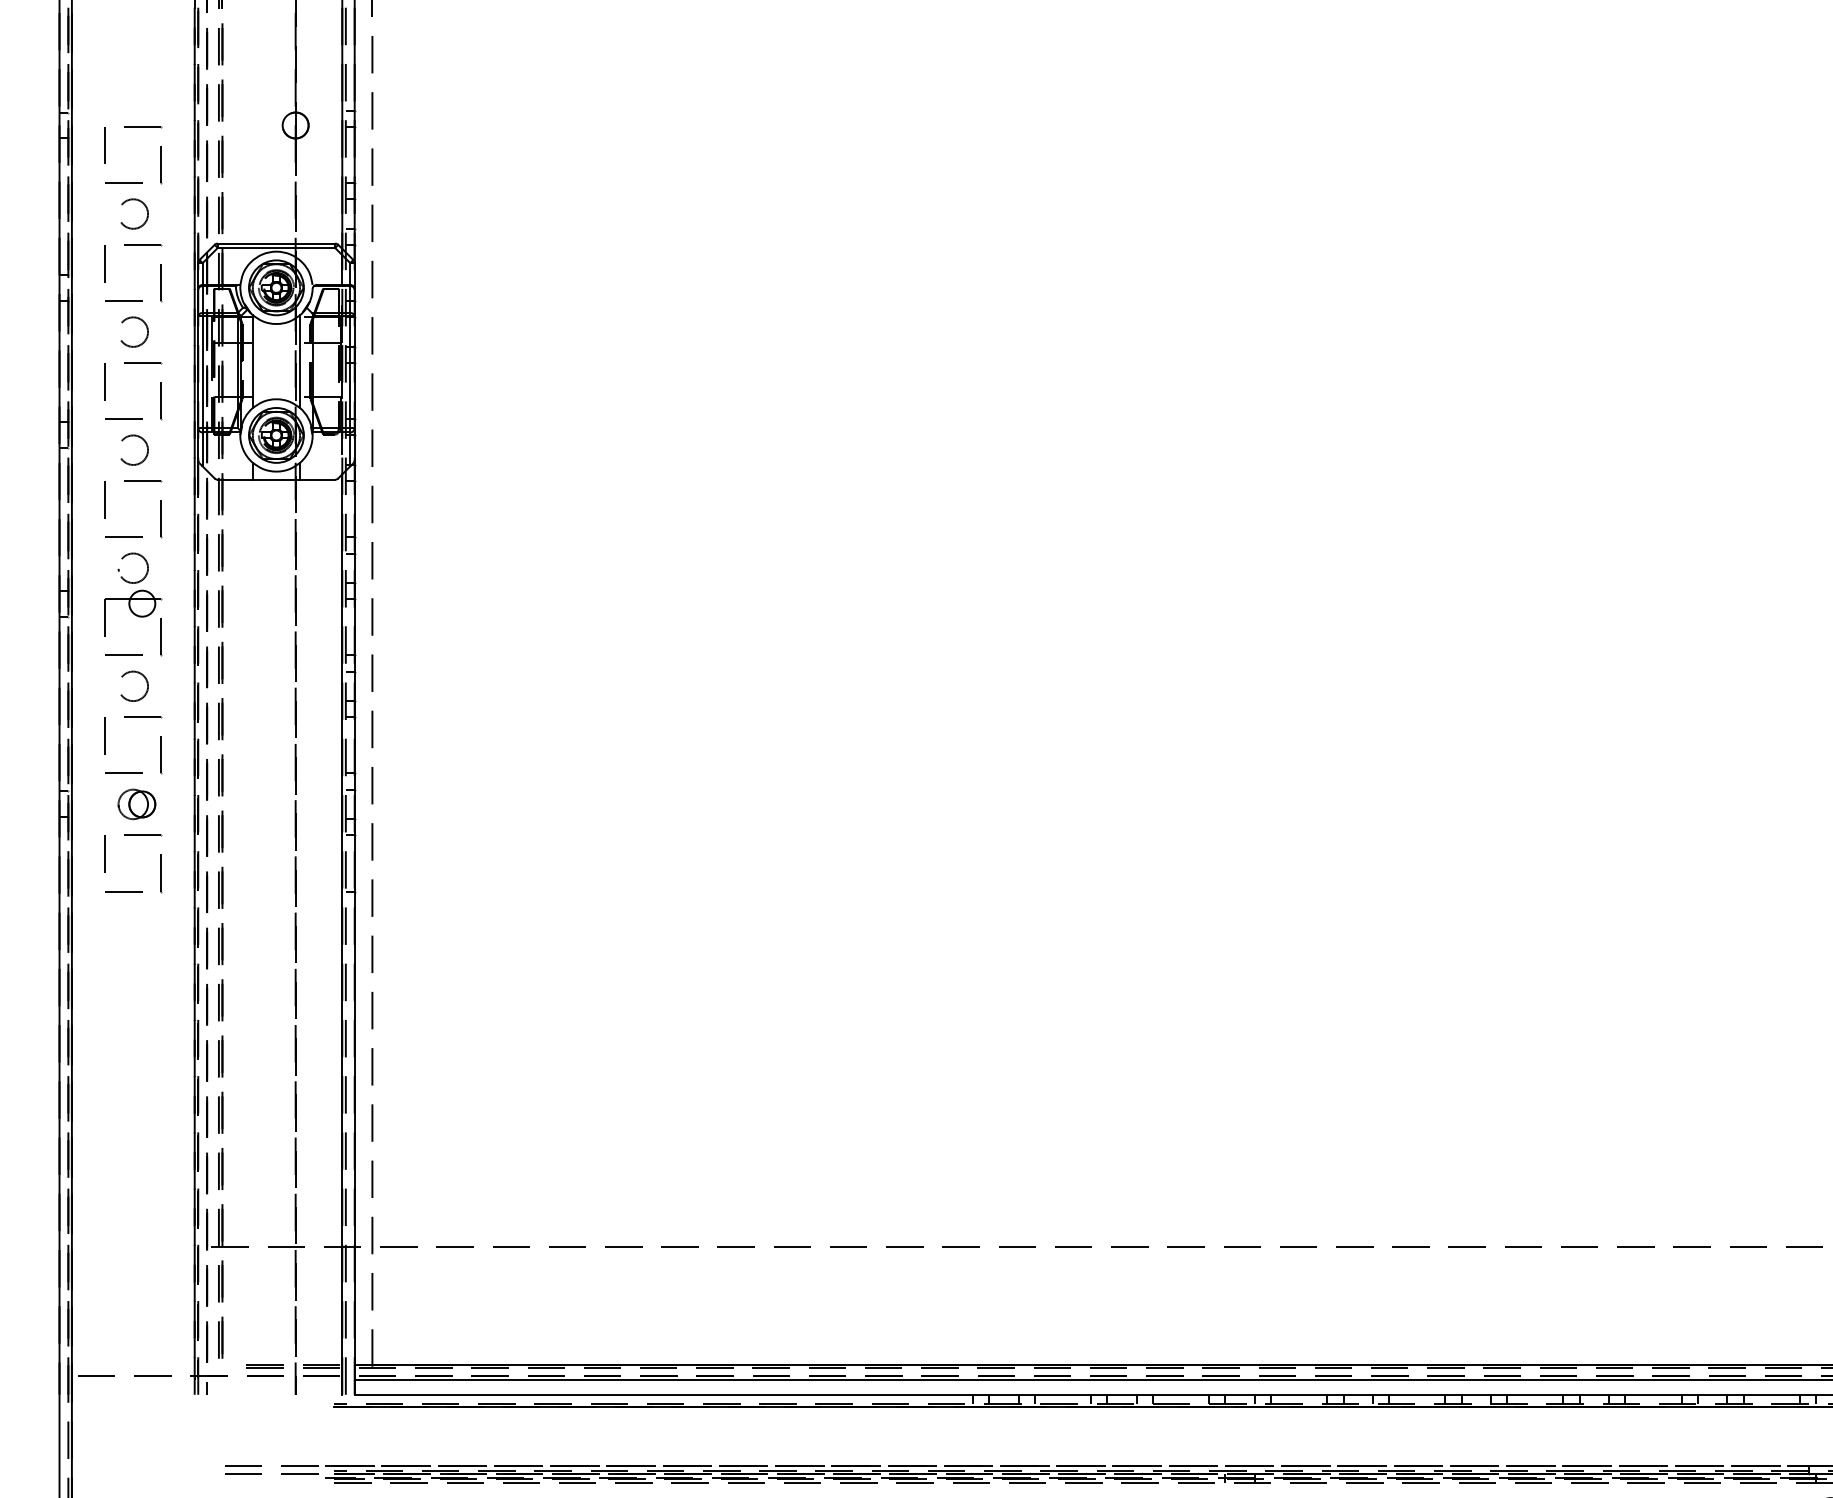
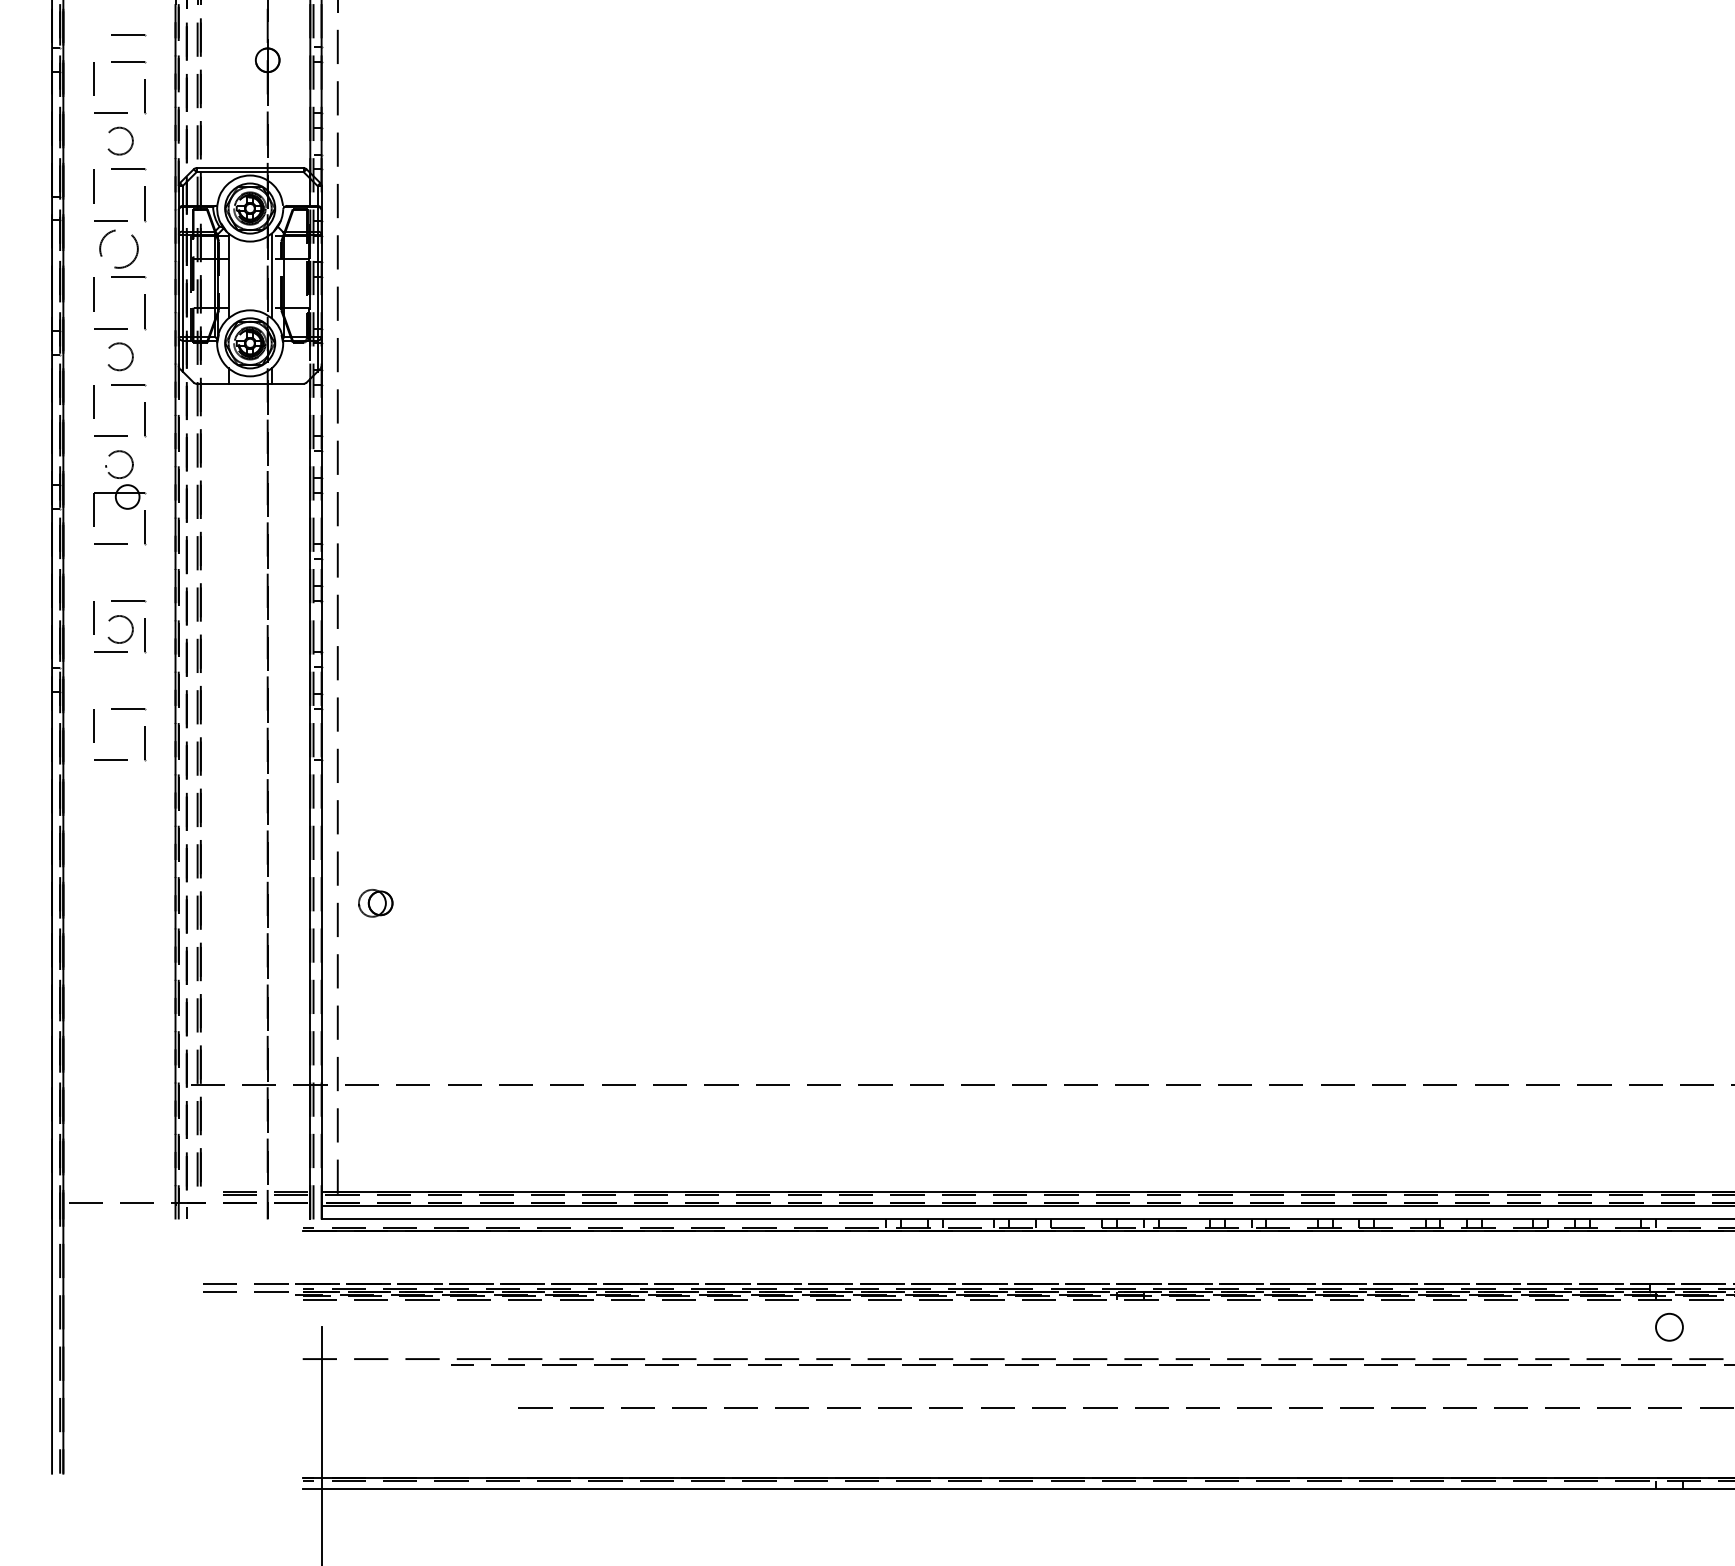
line: (143, 98) -> (128, 35), added
circle: (134, 331) -> (120, 248), size x1.4
circle: (134, 686) -> (120, 629), moved
part: (136, 804) -> (375, 903), moved

